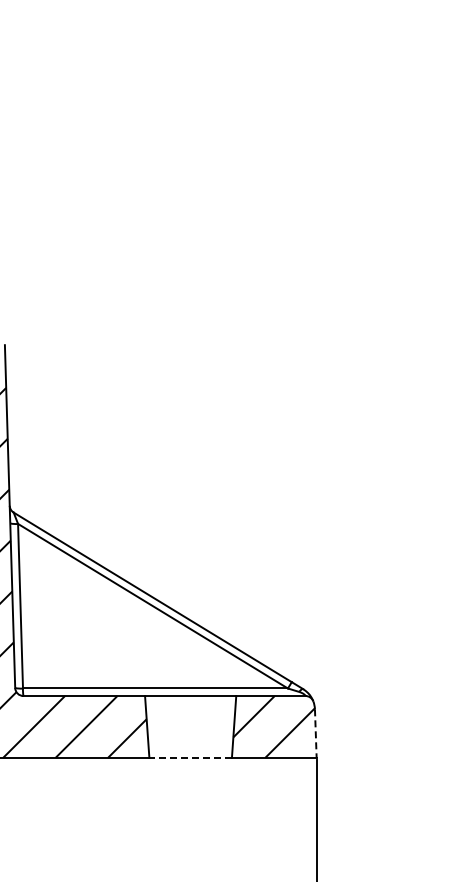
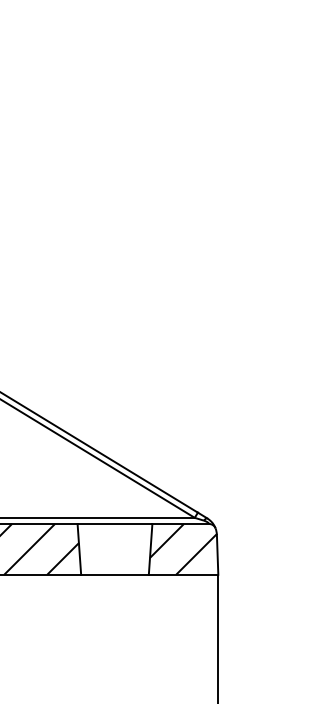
line: (315, 734) -> (217, 555), dashed -> solid
line: (190, 757) -> (114, 574), dashed -> solid

